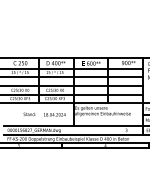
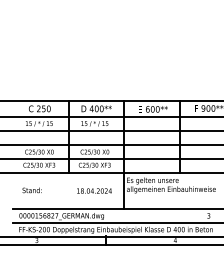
text: (29, 114) -> (31, 190), moved

